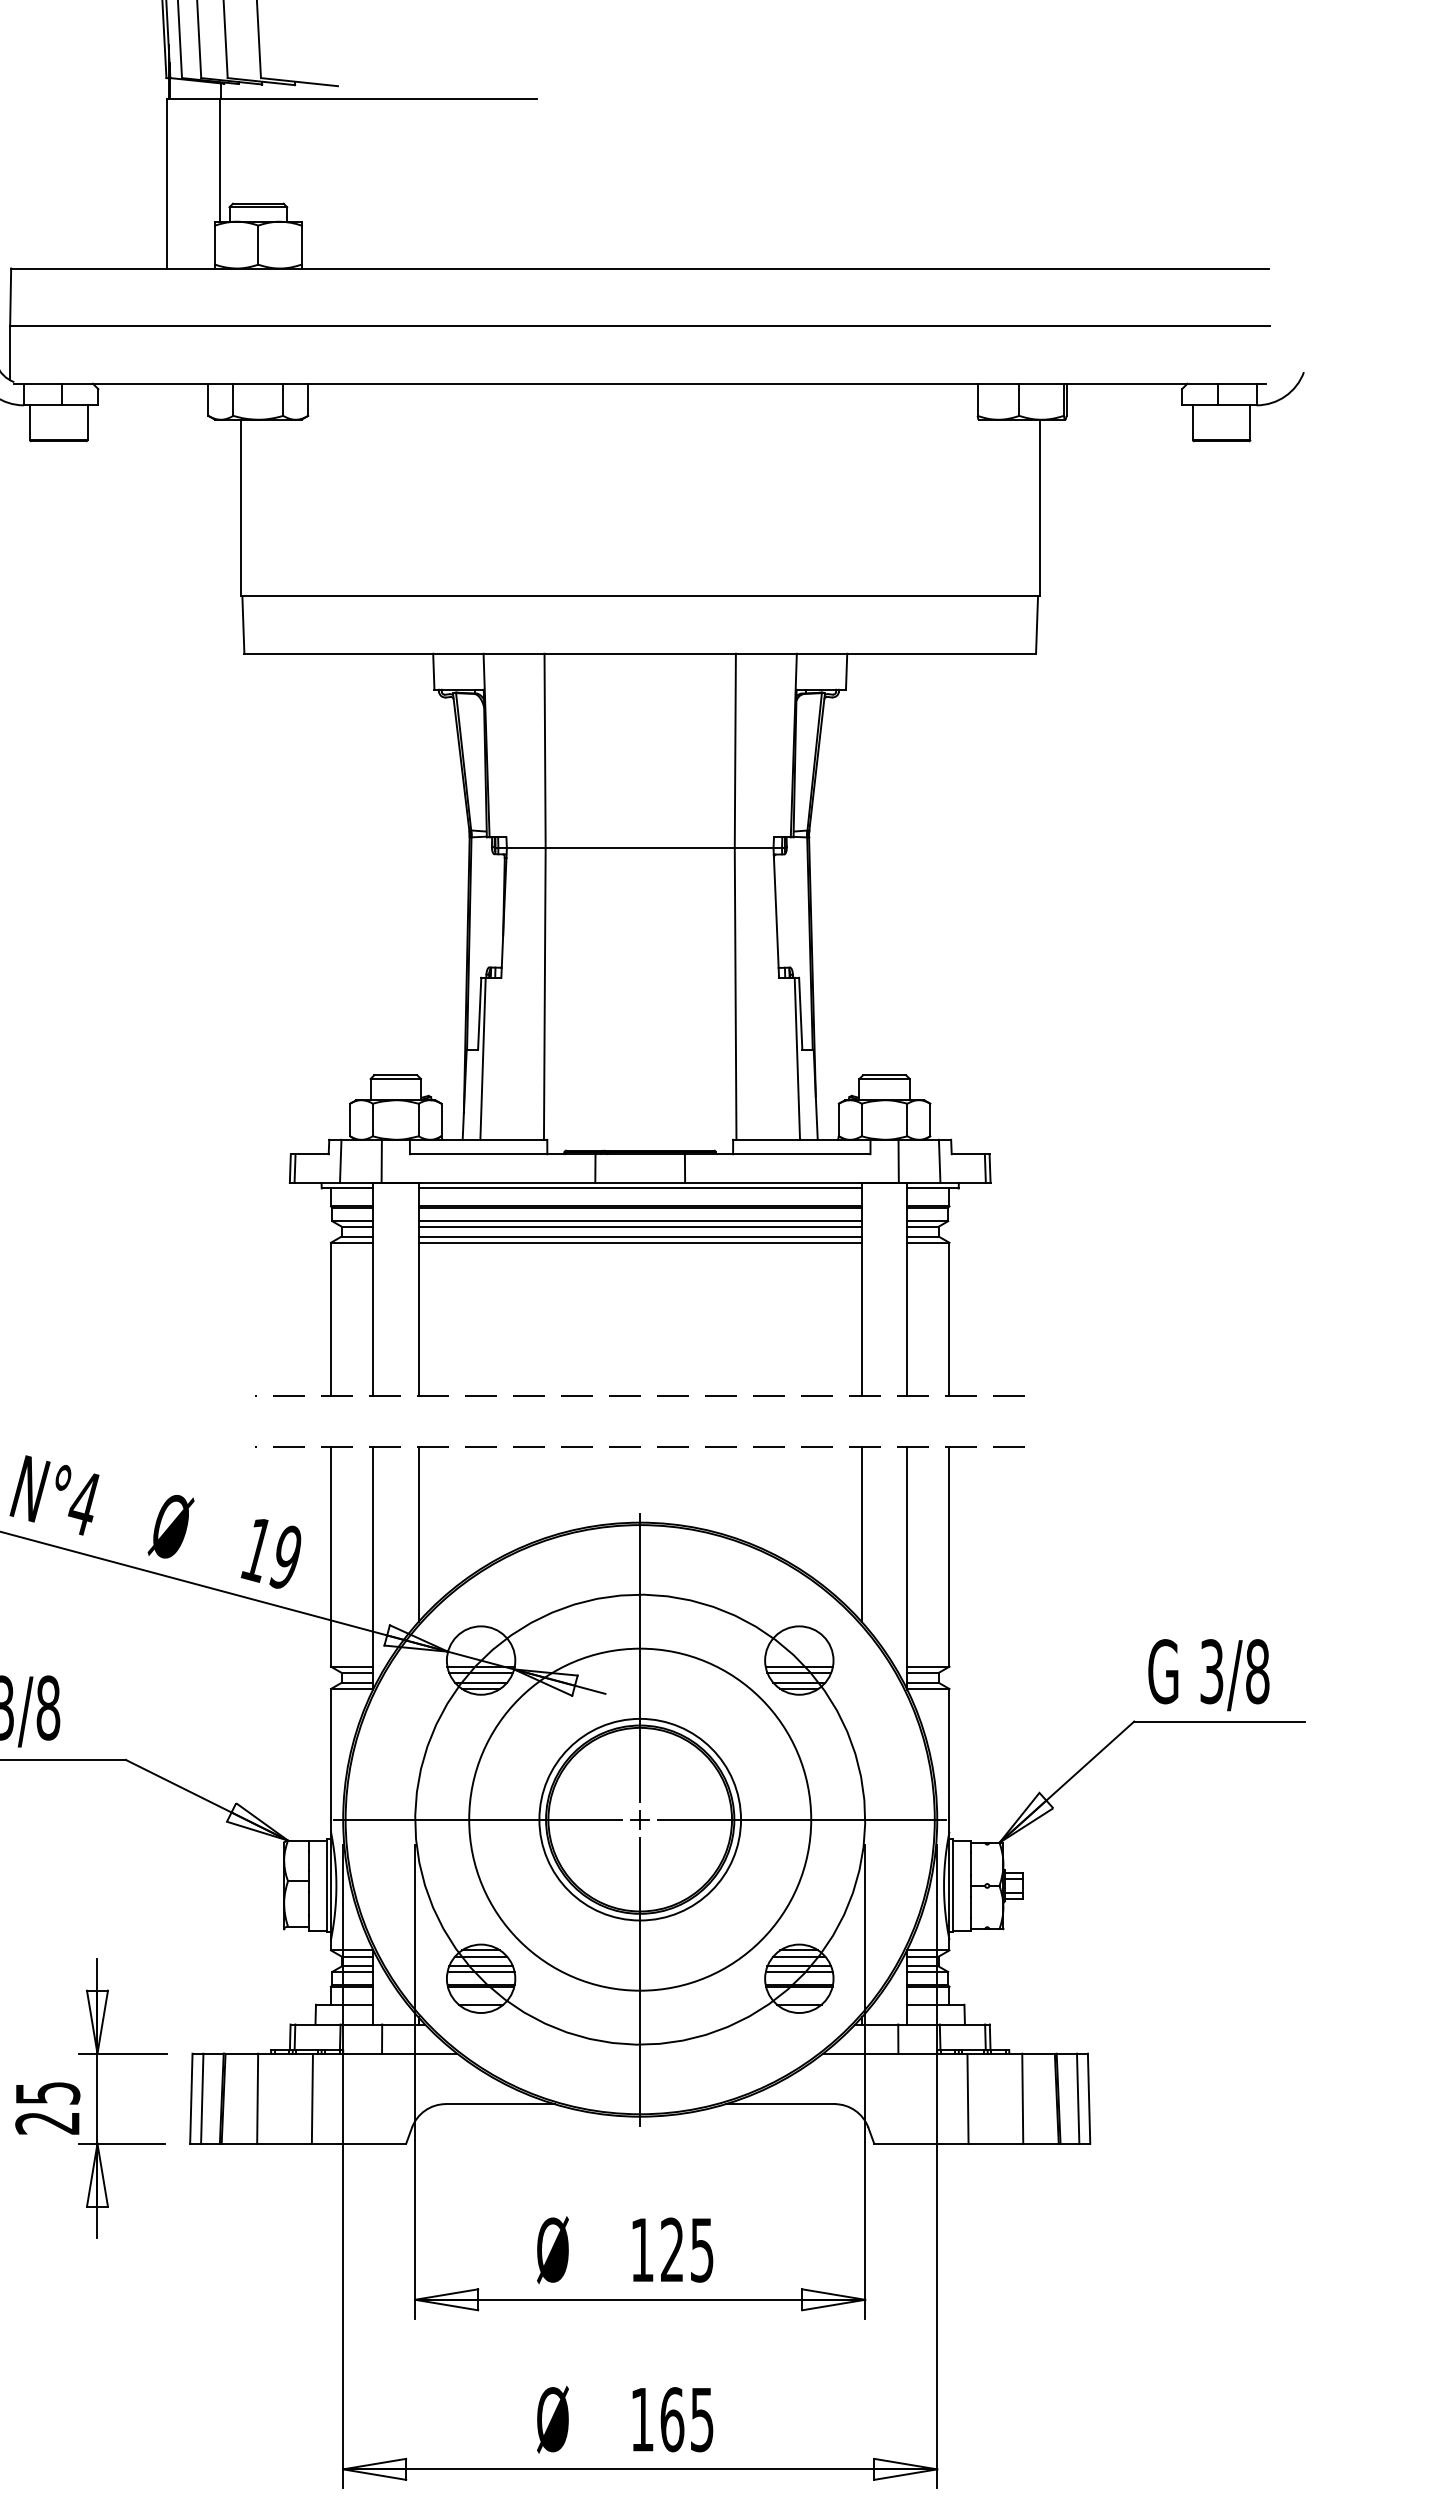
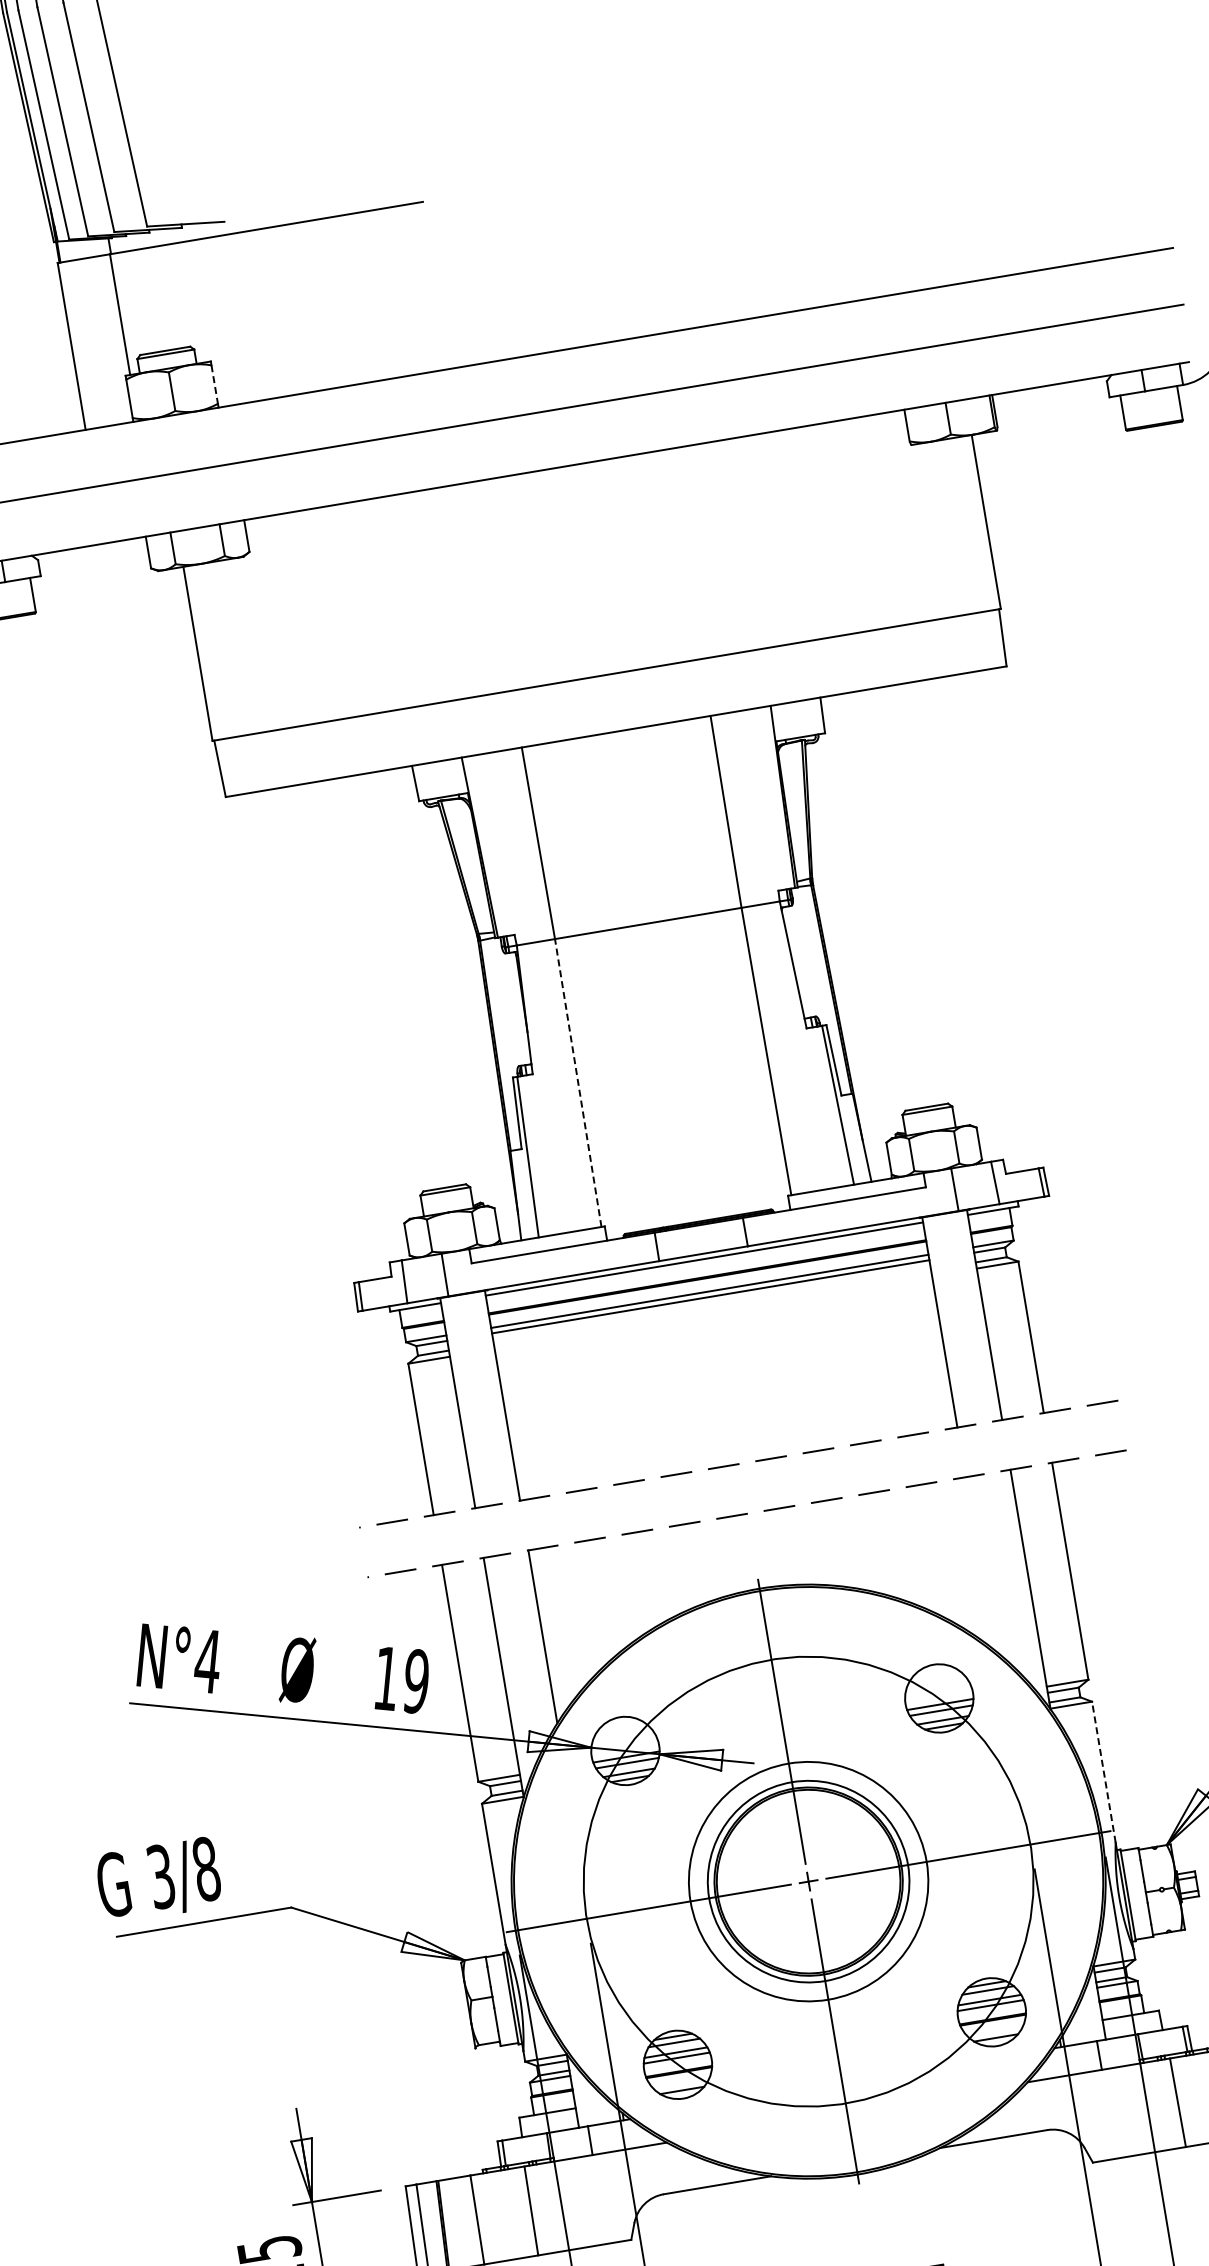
line: (301, 245) -> (214, 384), solid -> dashed
line: (544, 994) -> (578, 1083), solid -> dashed
line: (639, 1236) -> (711, 1306), removed
line: (639, 1242) -> (712, 1312), removed
line: (861, 1534) -> (979, 1563), removed
line: (949, 1759) -> (1103, 1771), solid -> dashed
circle: (640, 1819) -> (808, 1881), size x0.7

